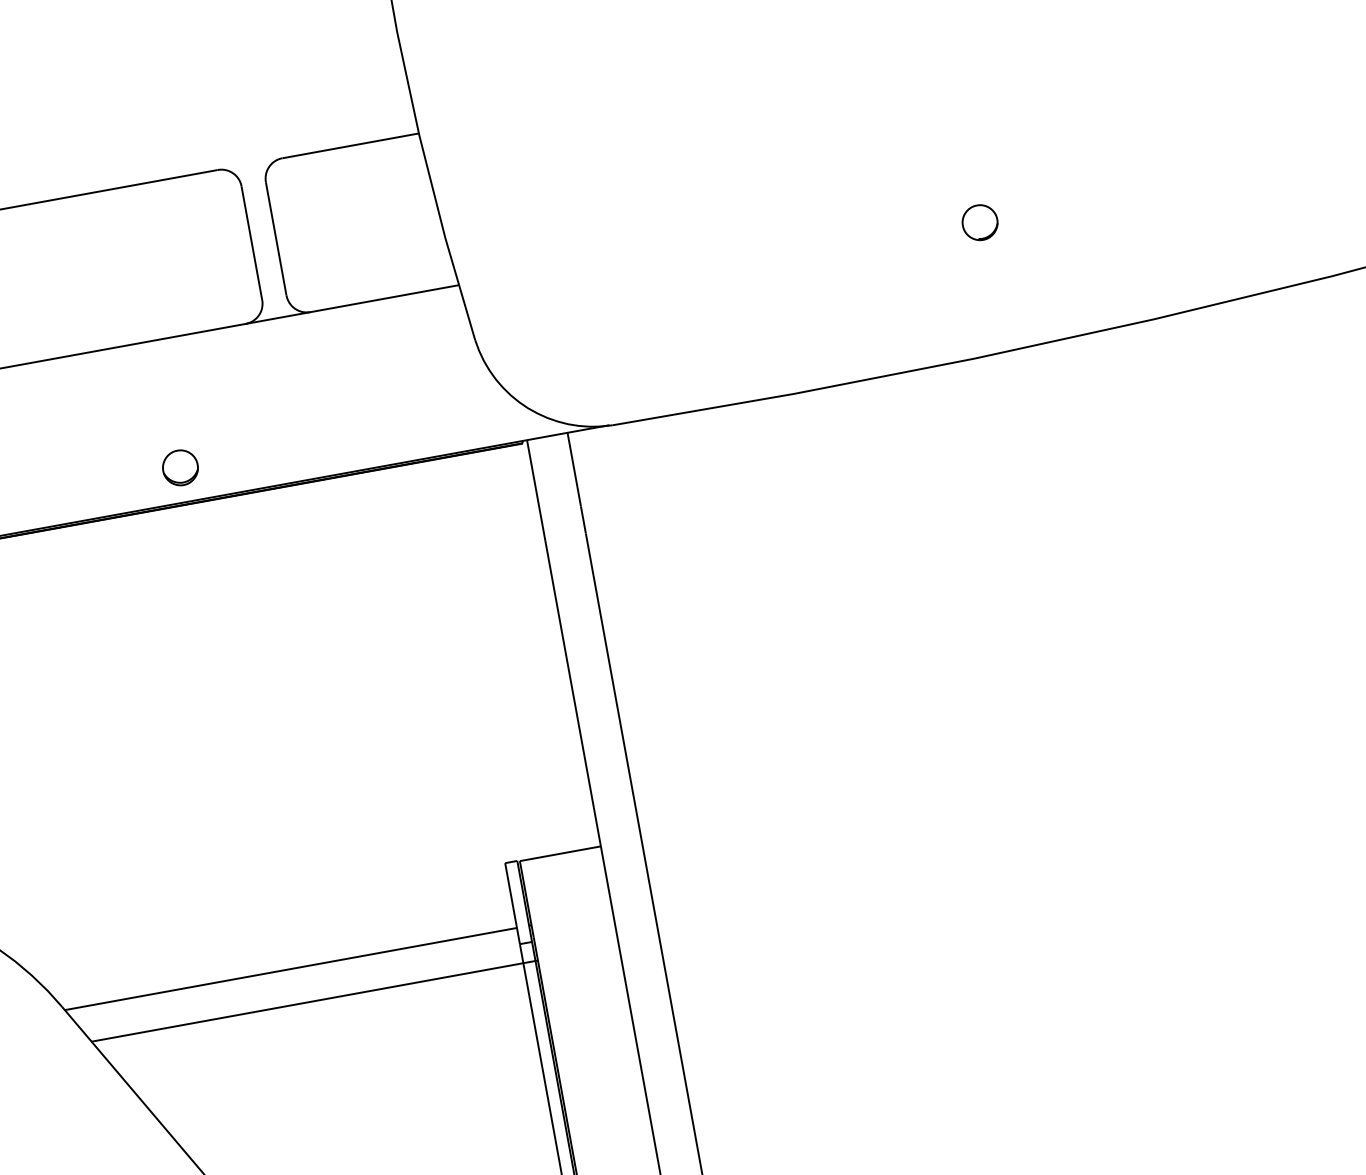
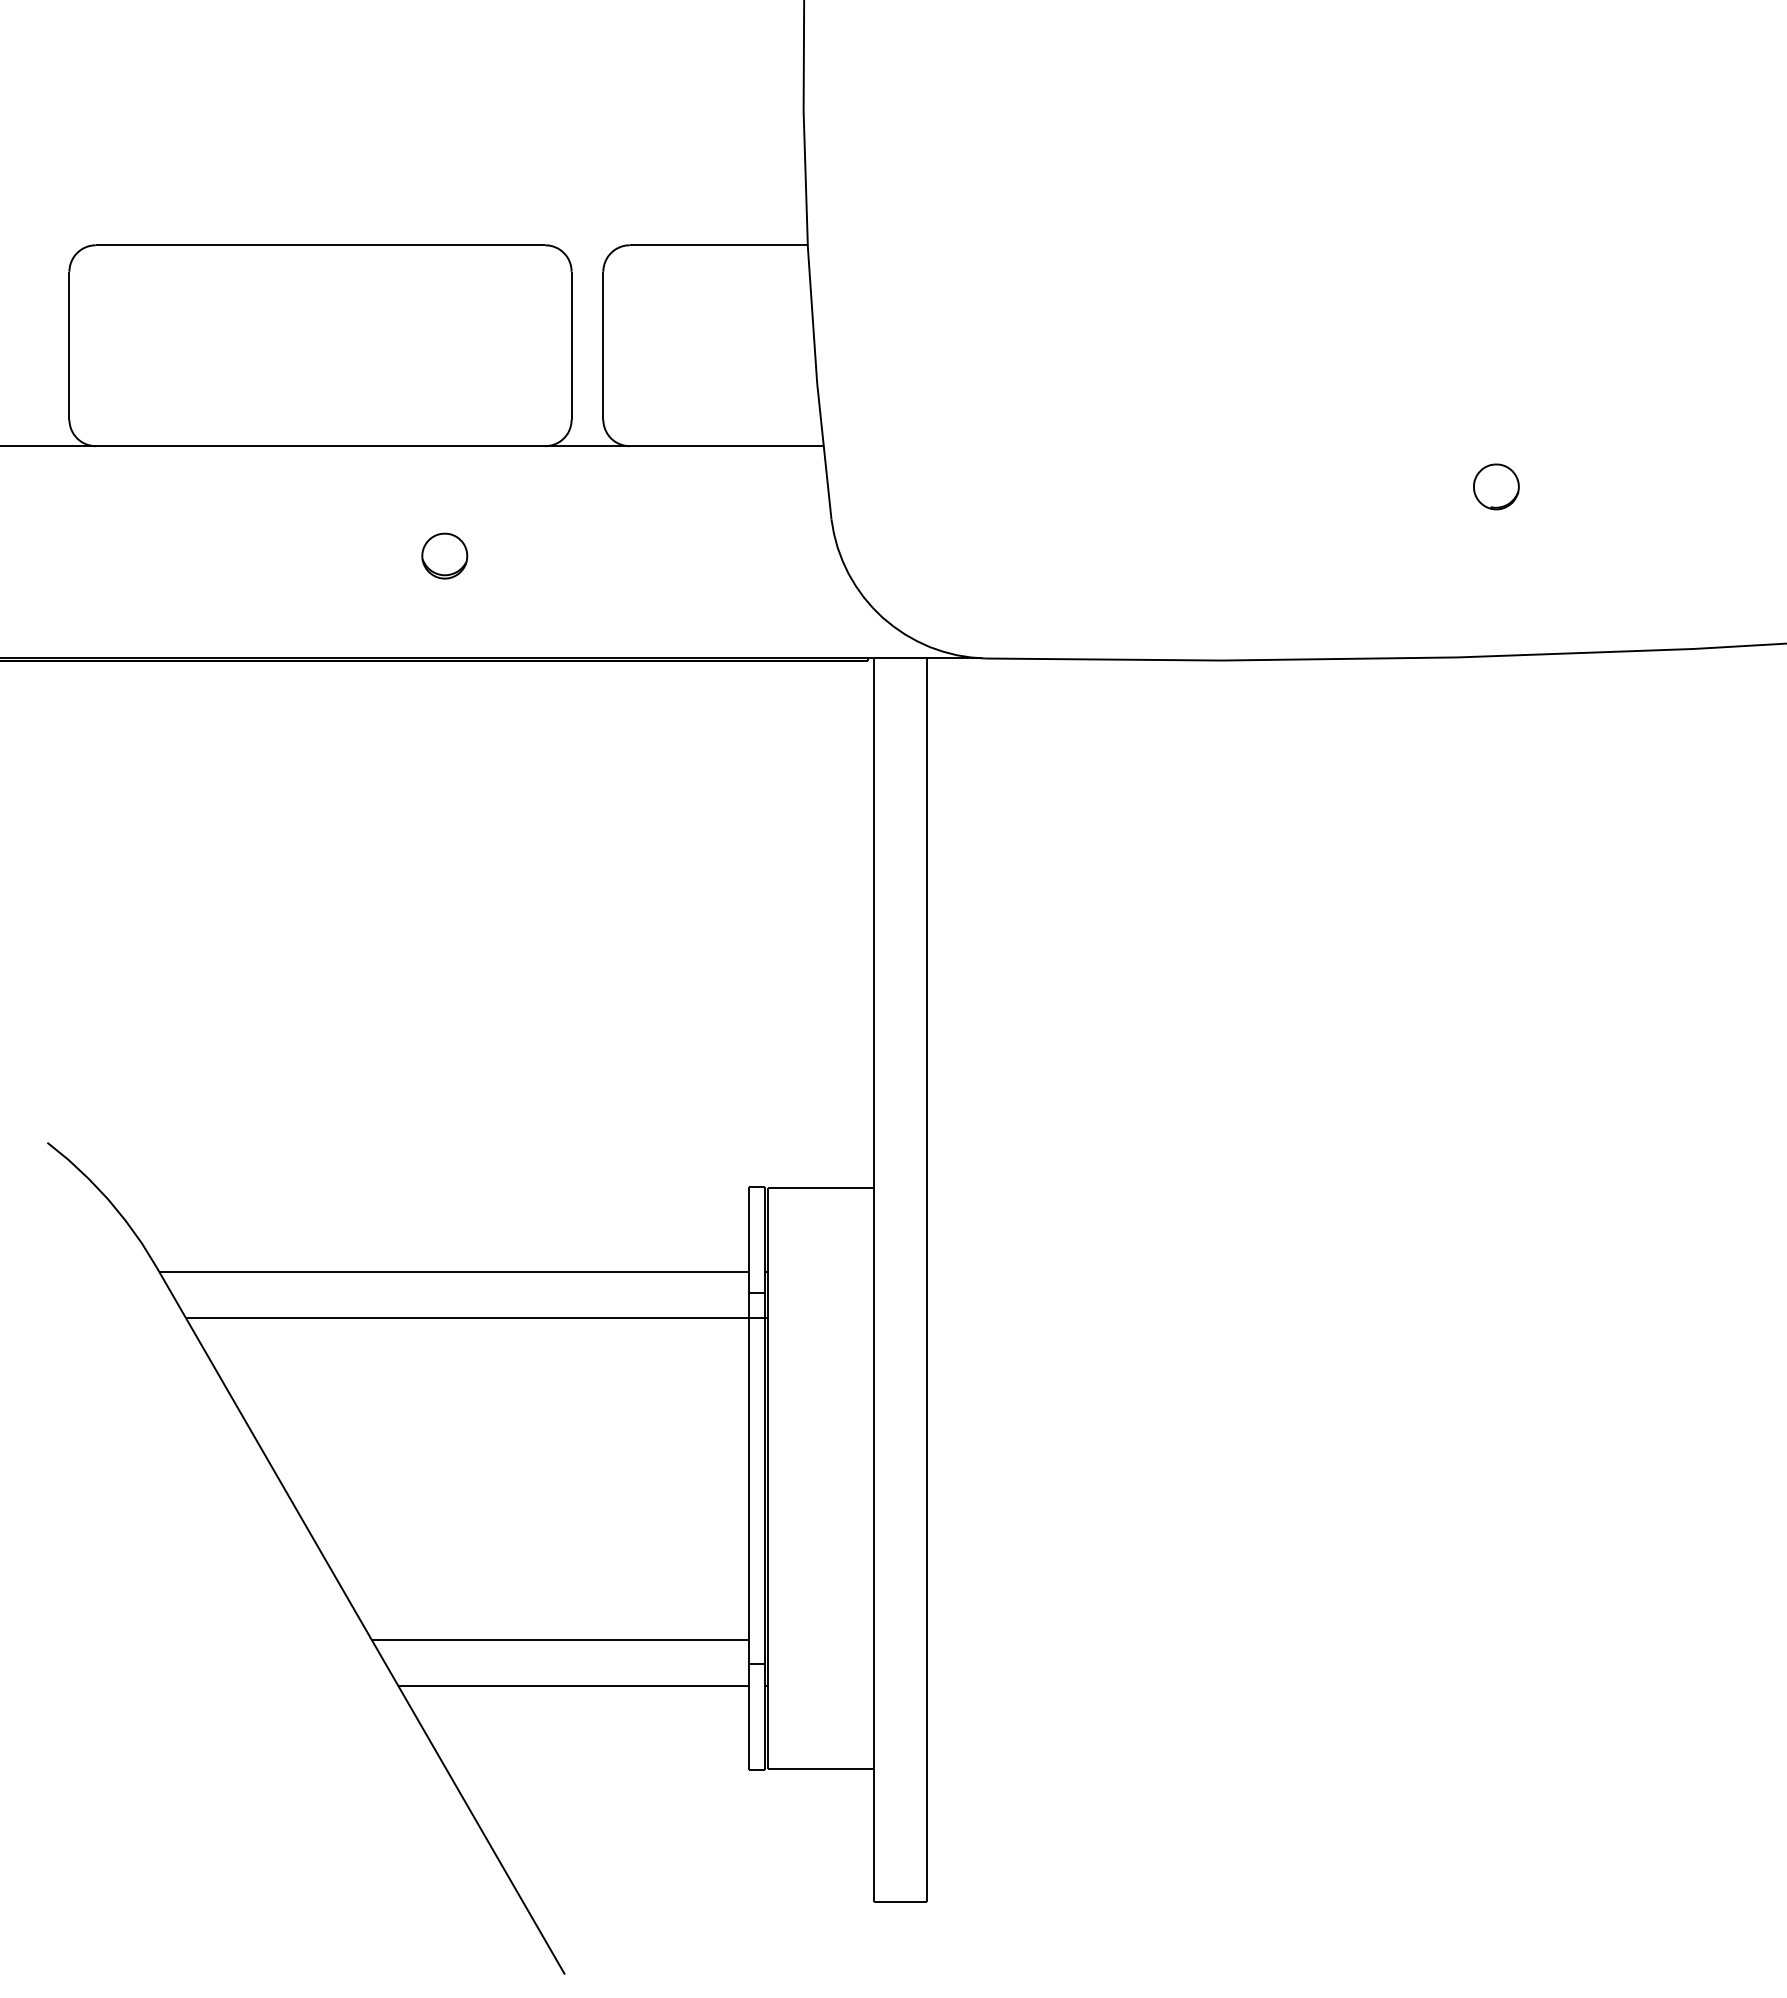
part: (180, 467) -> (444, 555), moved

